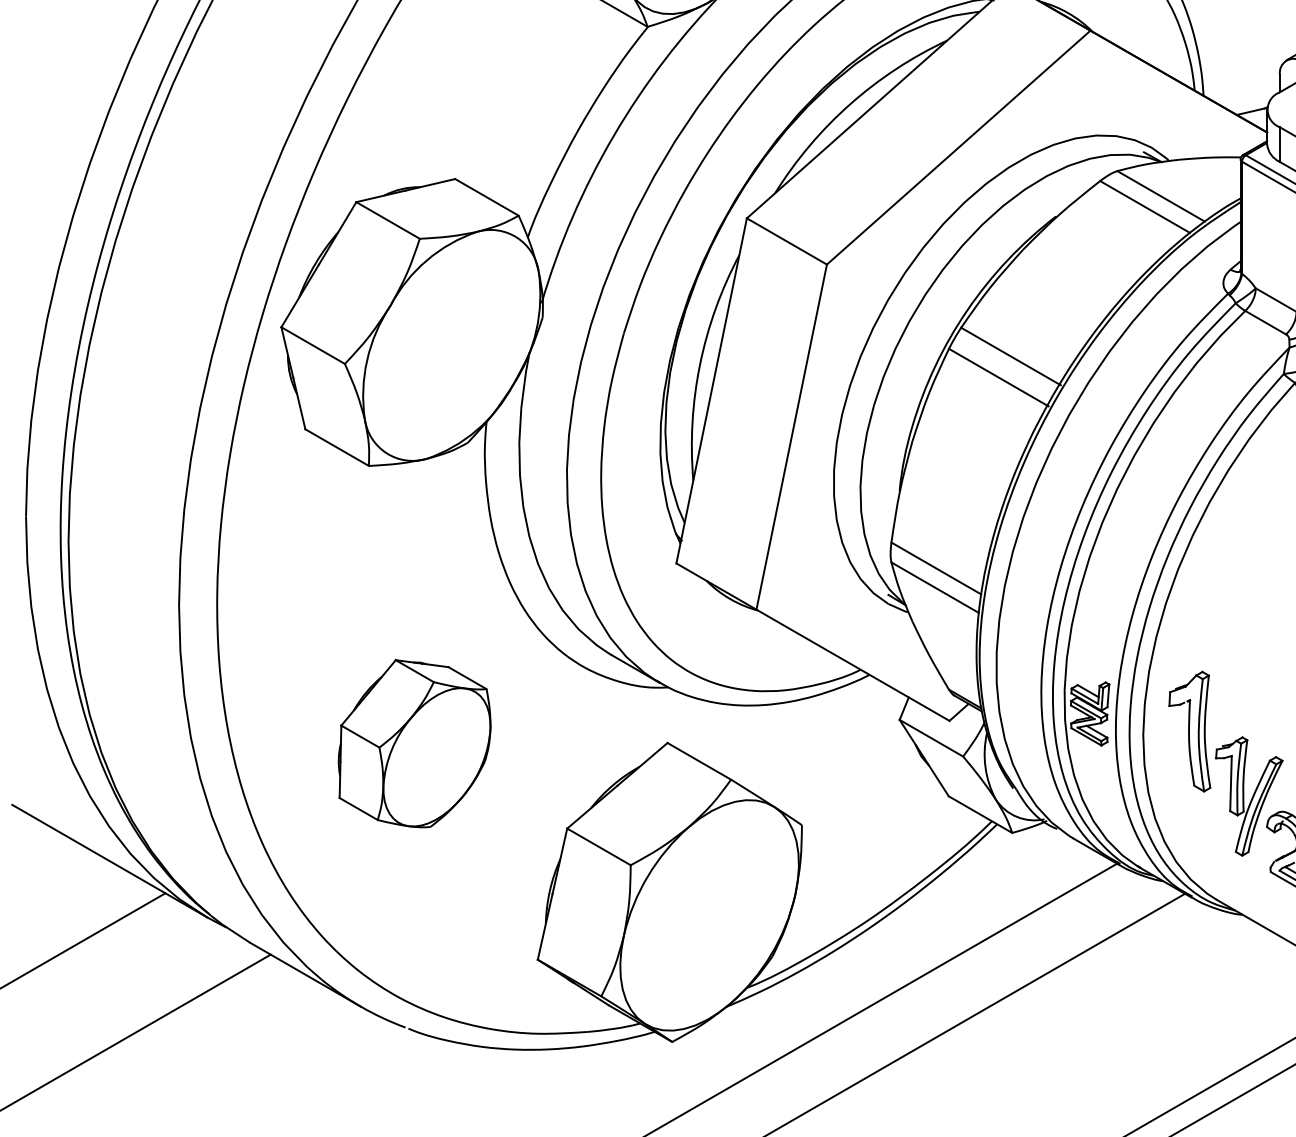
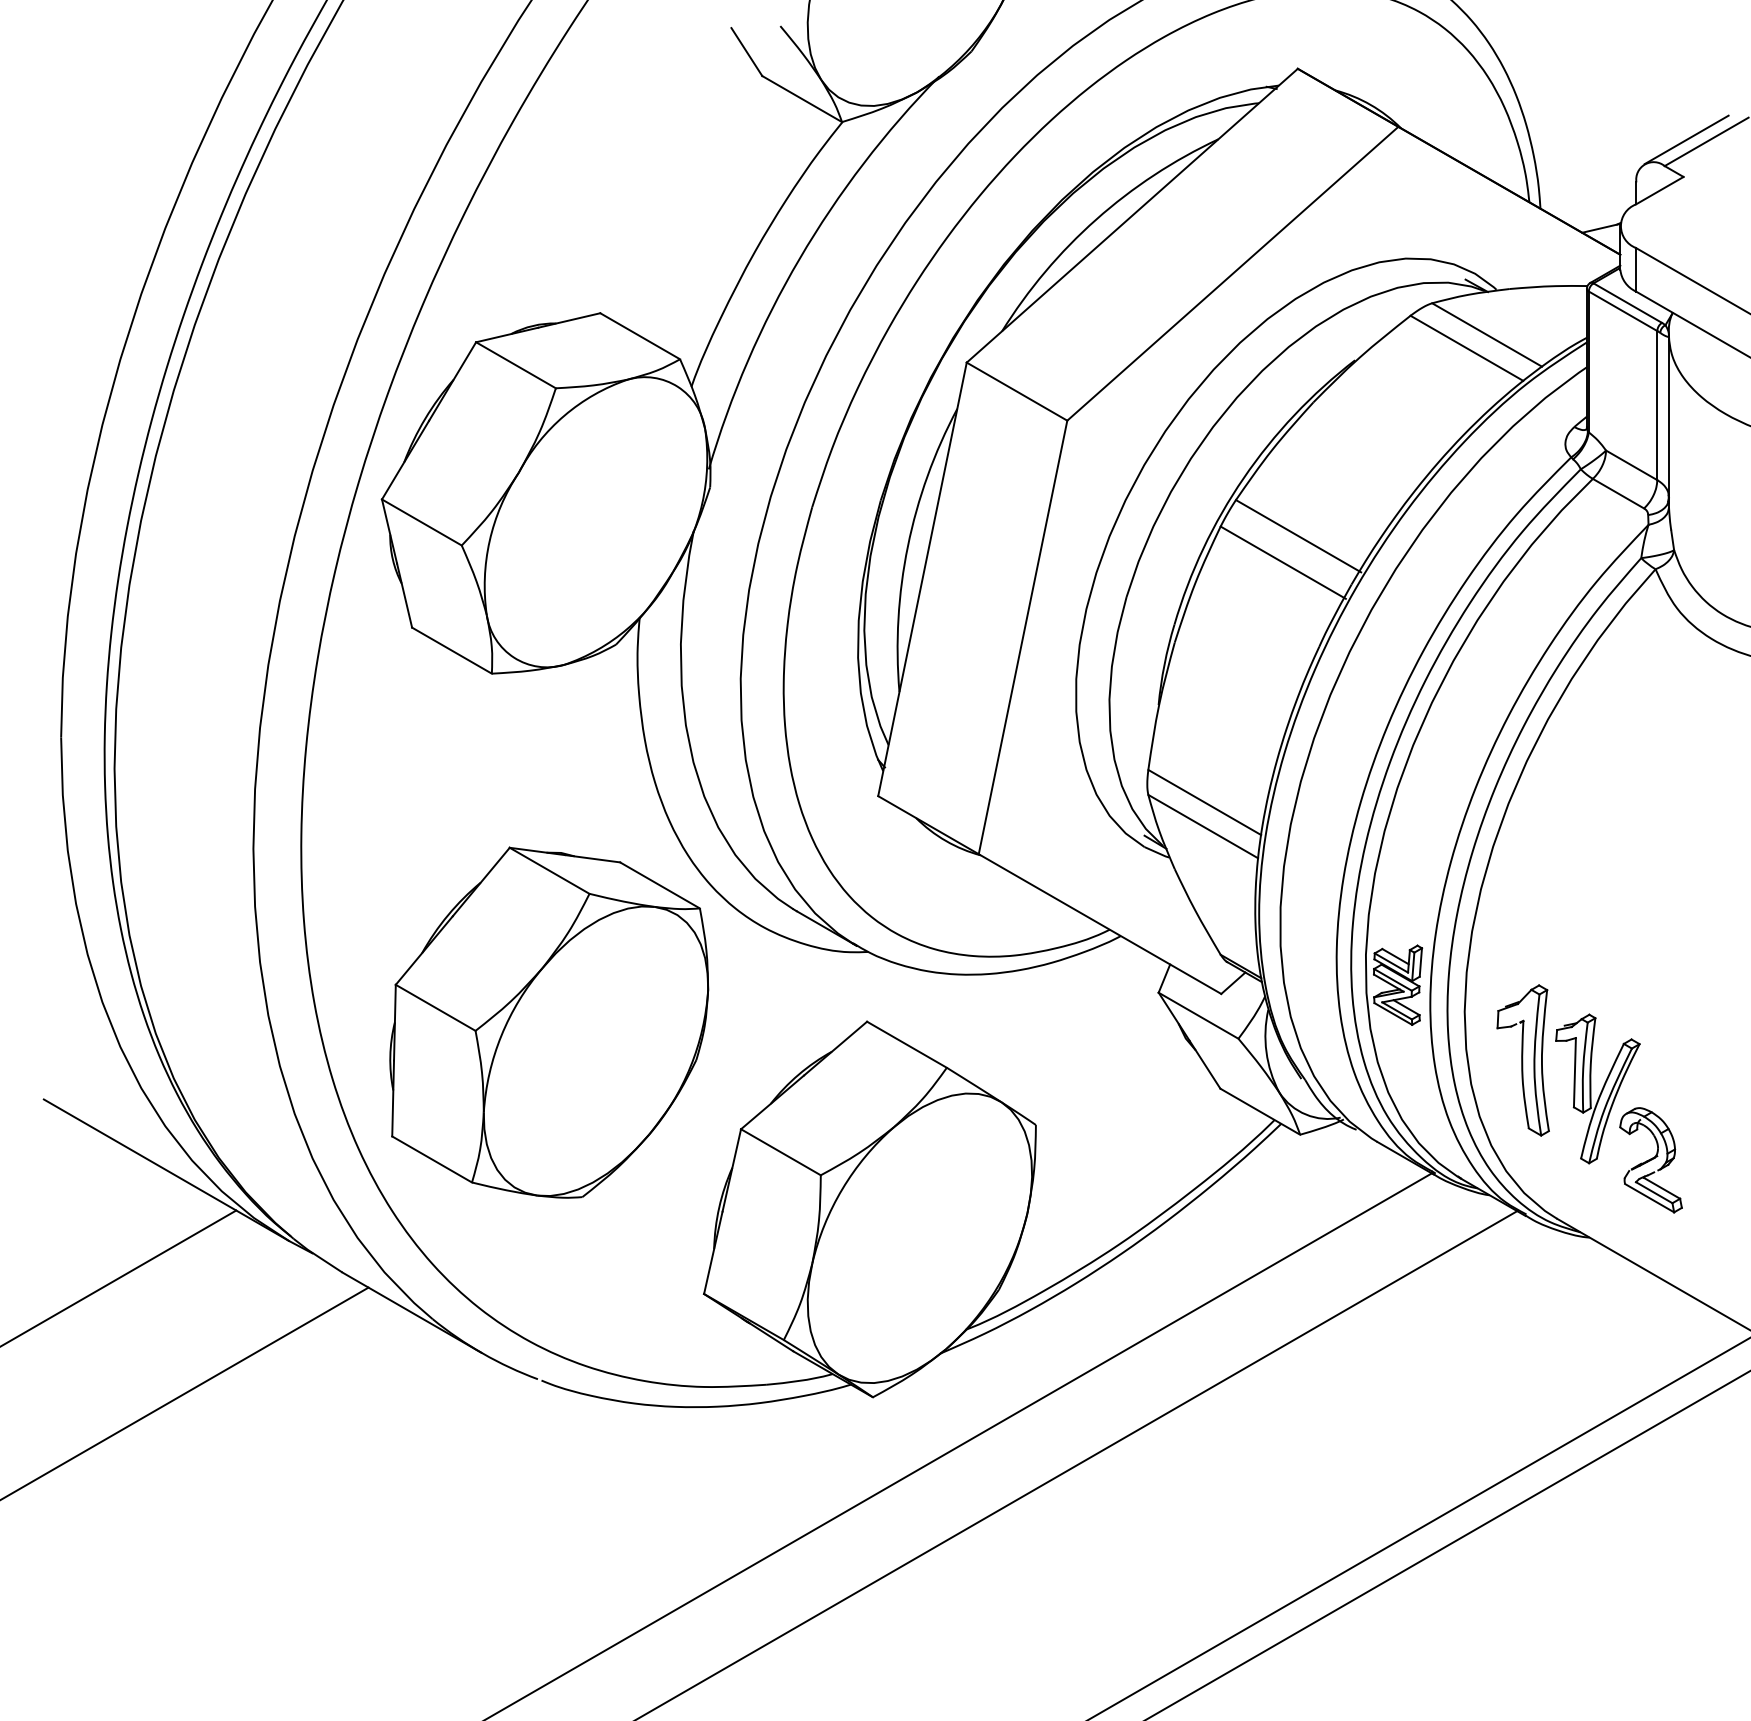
part: (1189, 731) -> (1522, 1060), moved
part: (414, 743) -> (549, 1022), size x1.67

